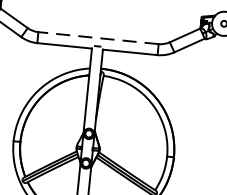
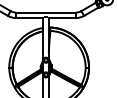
line: (99, 38) -> (46, 12), dashed -> solid

